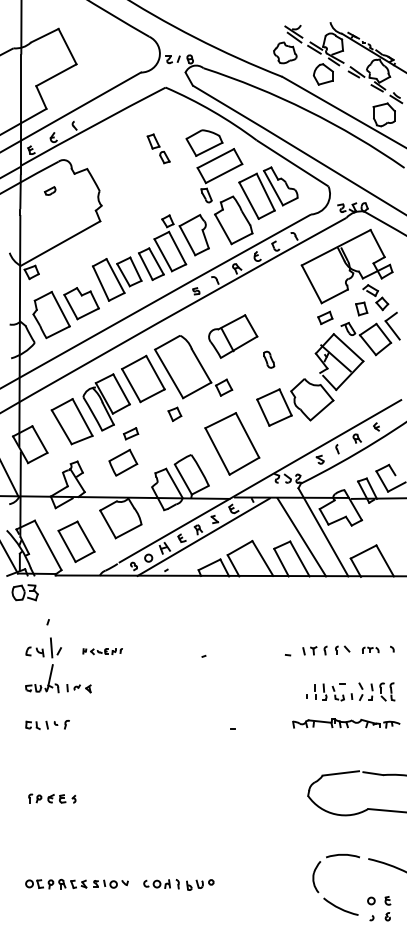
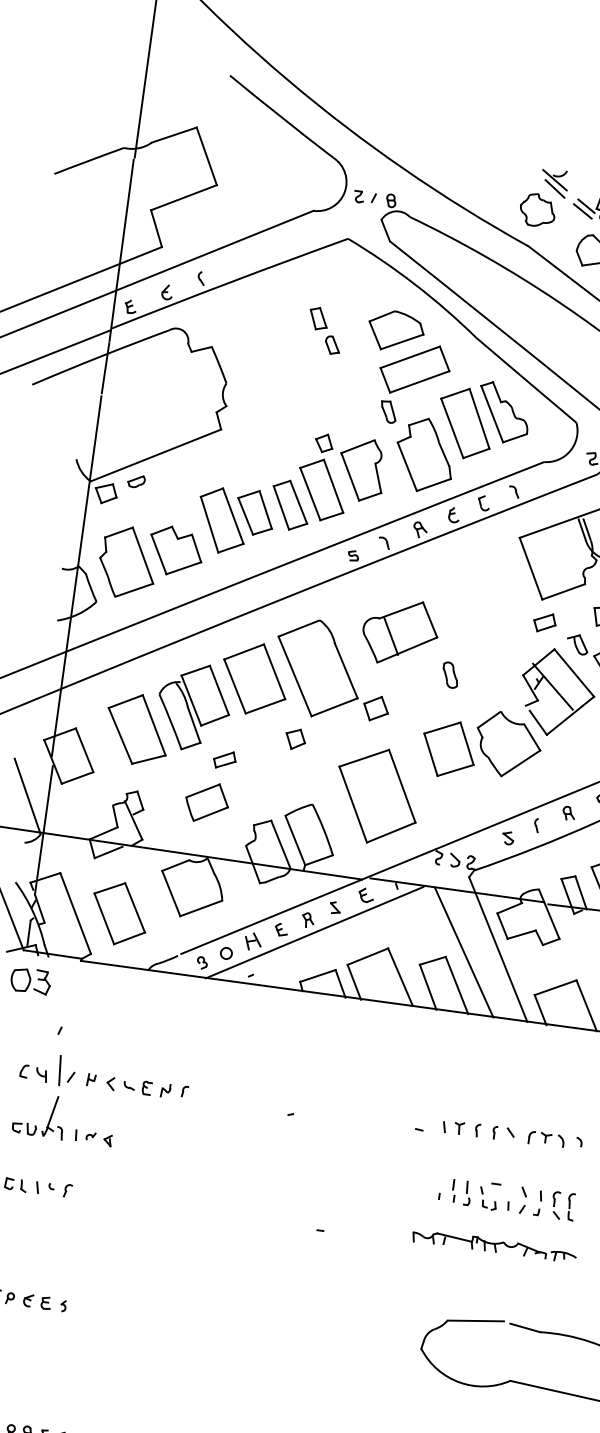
part: (50, 190) -> (136, 480), moved
part: (370, 649) -> (546, 1137), size x1.43
part: (102, 651) -> (136, 1086), size x1.67

